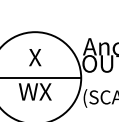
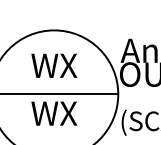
text: (34, 57) -> (53, 65), X -> WX

